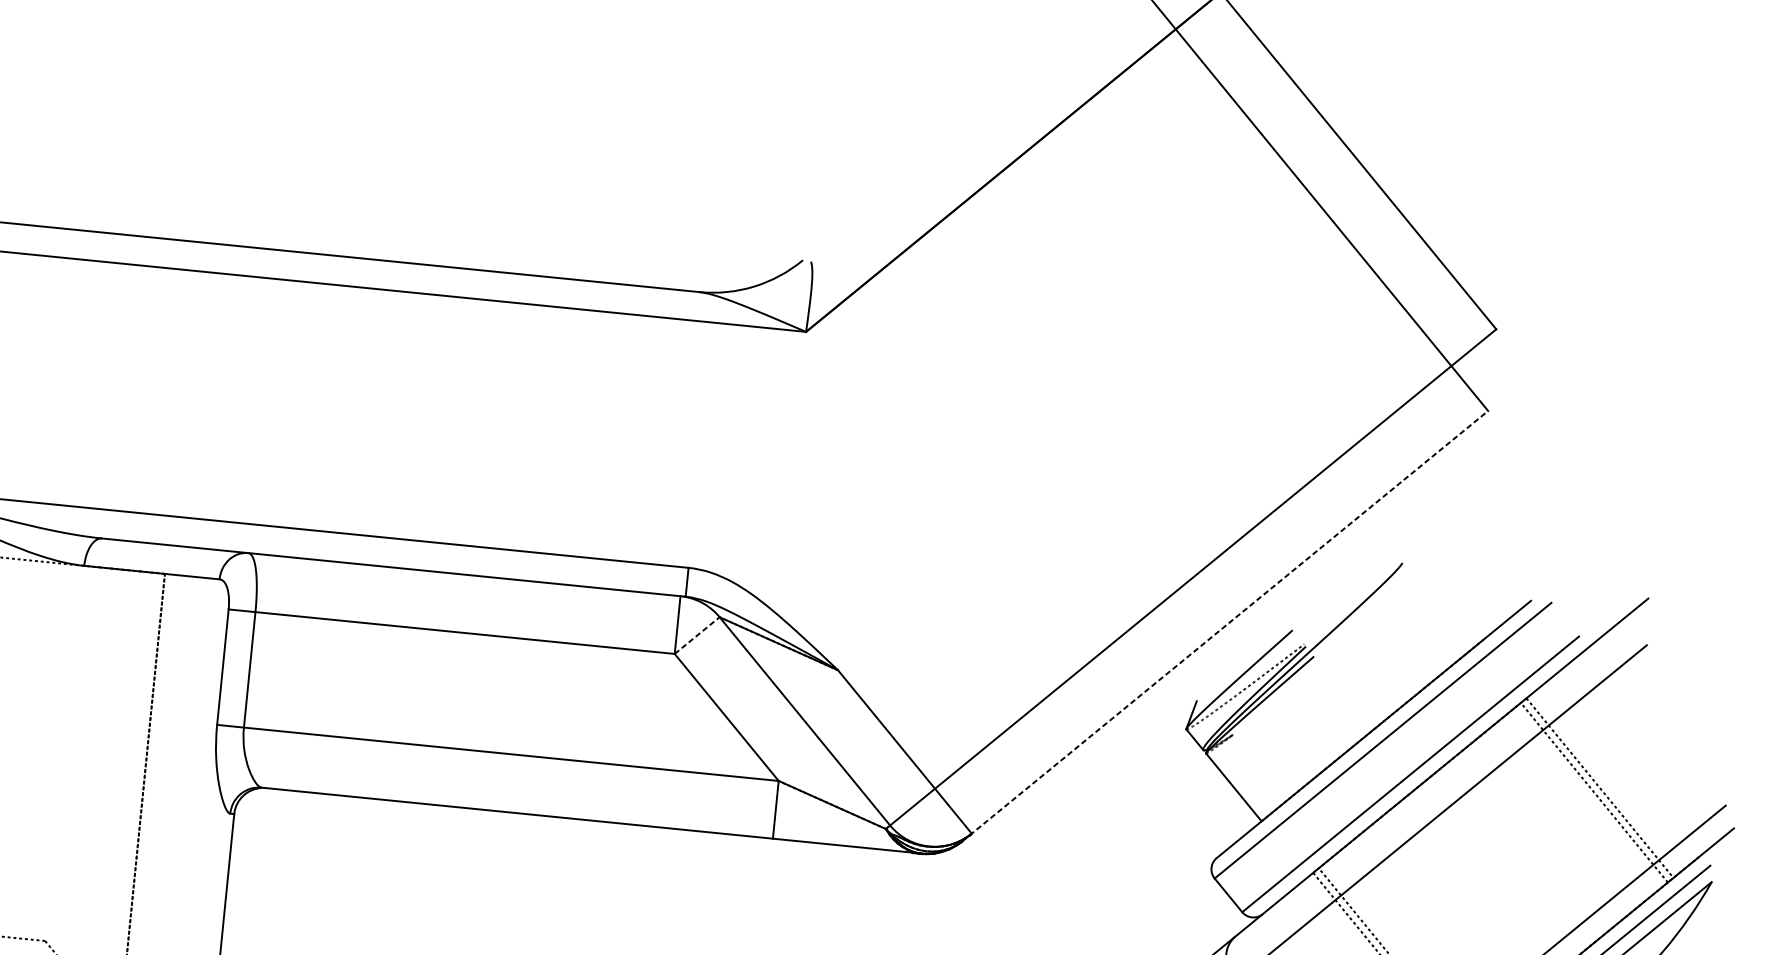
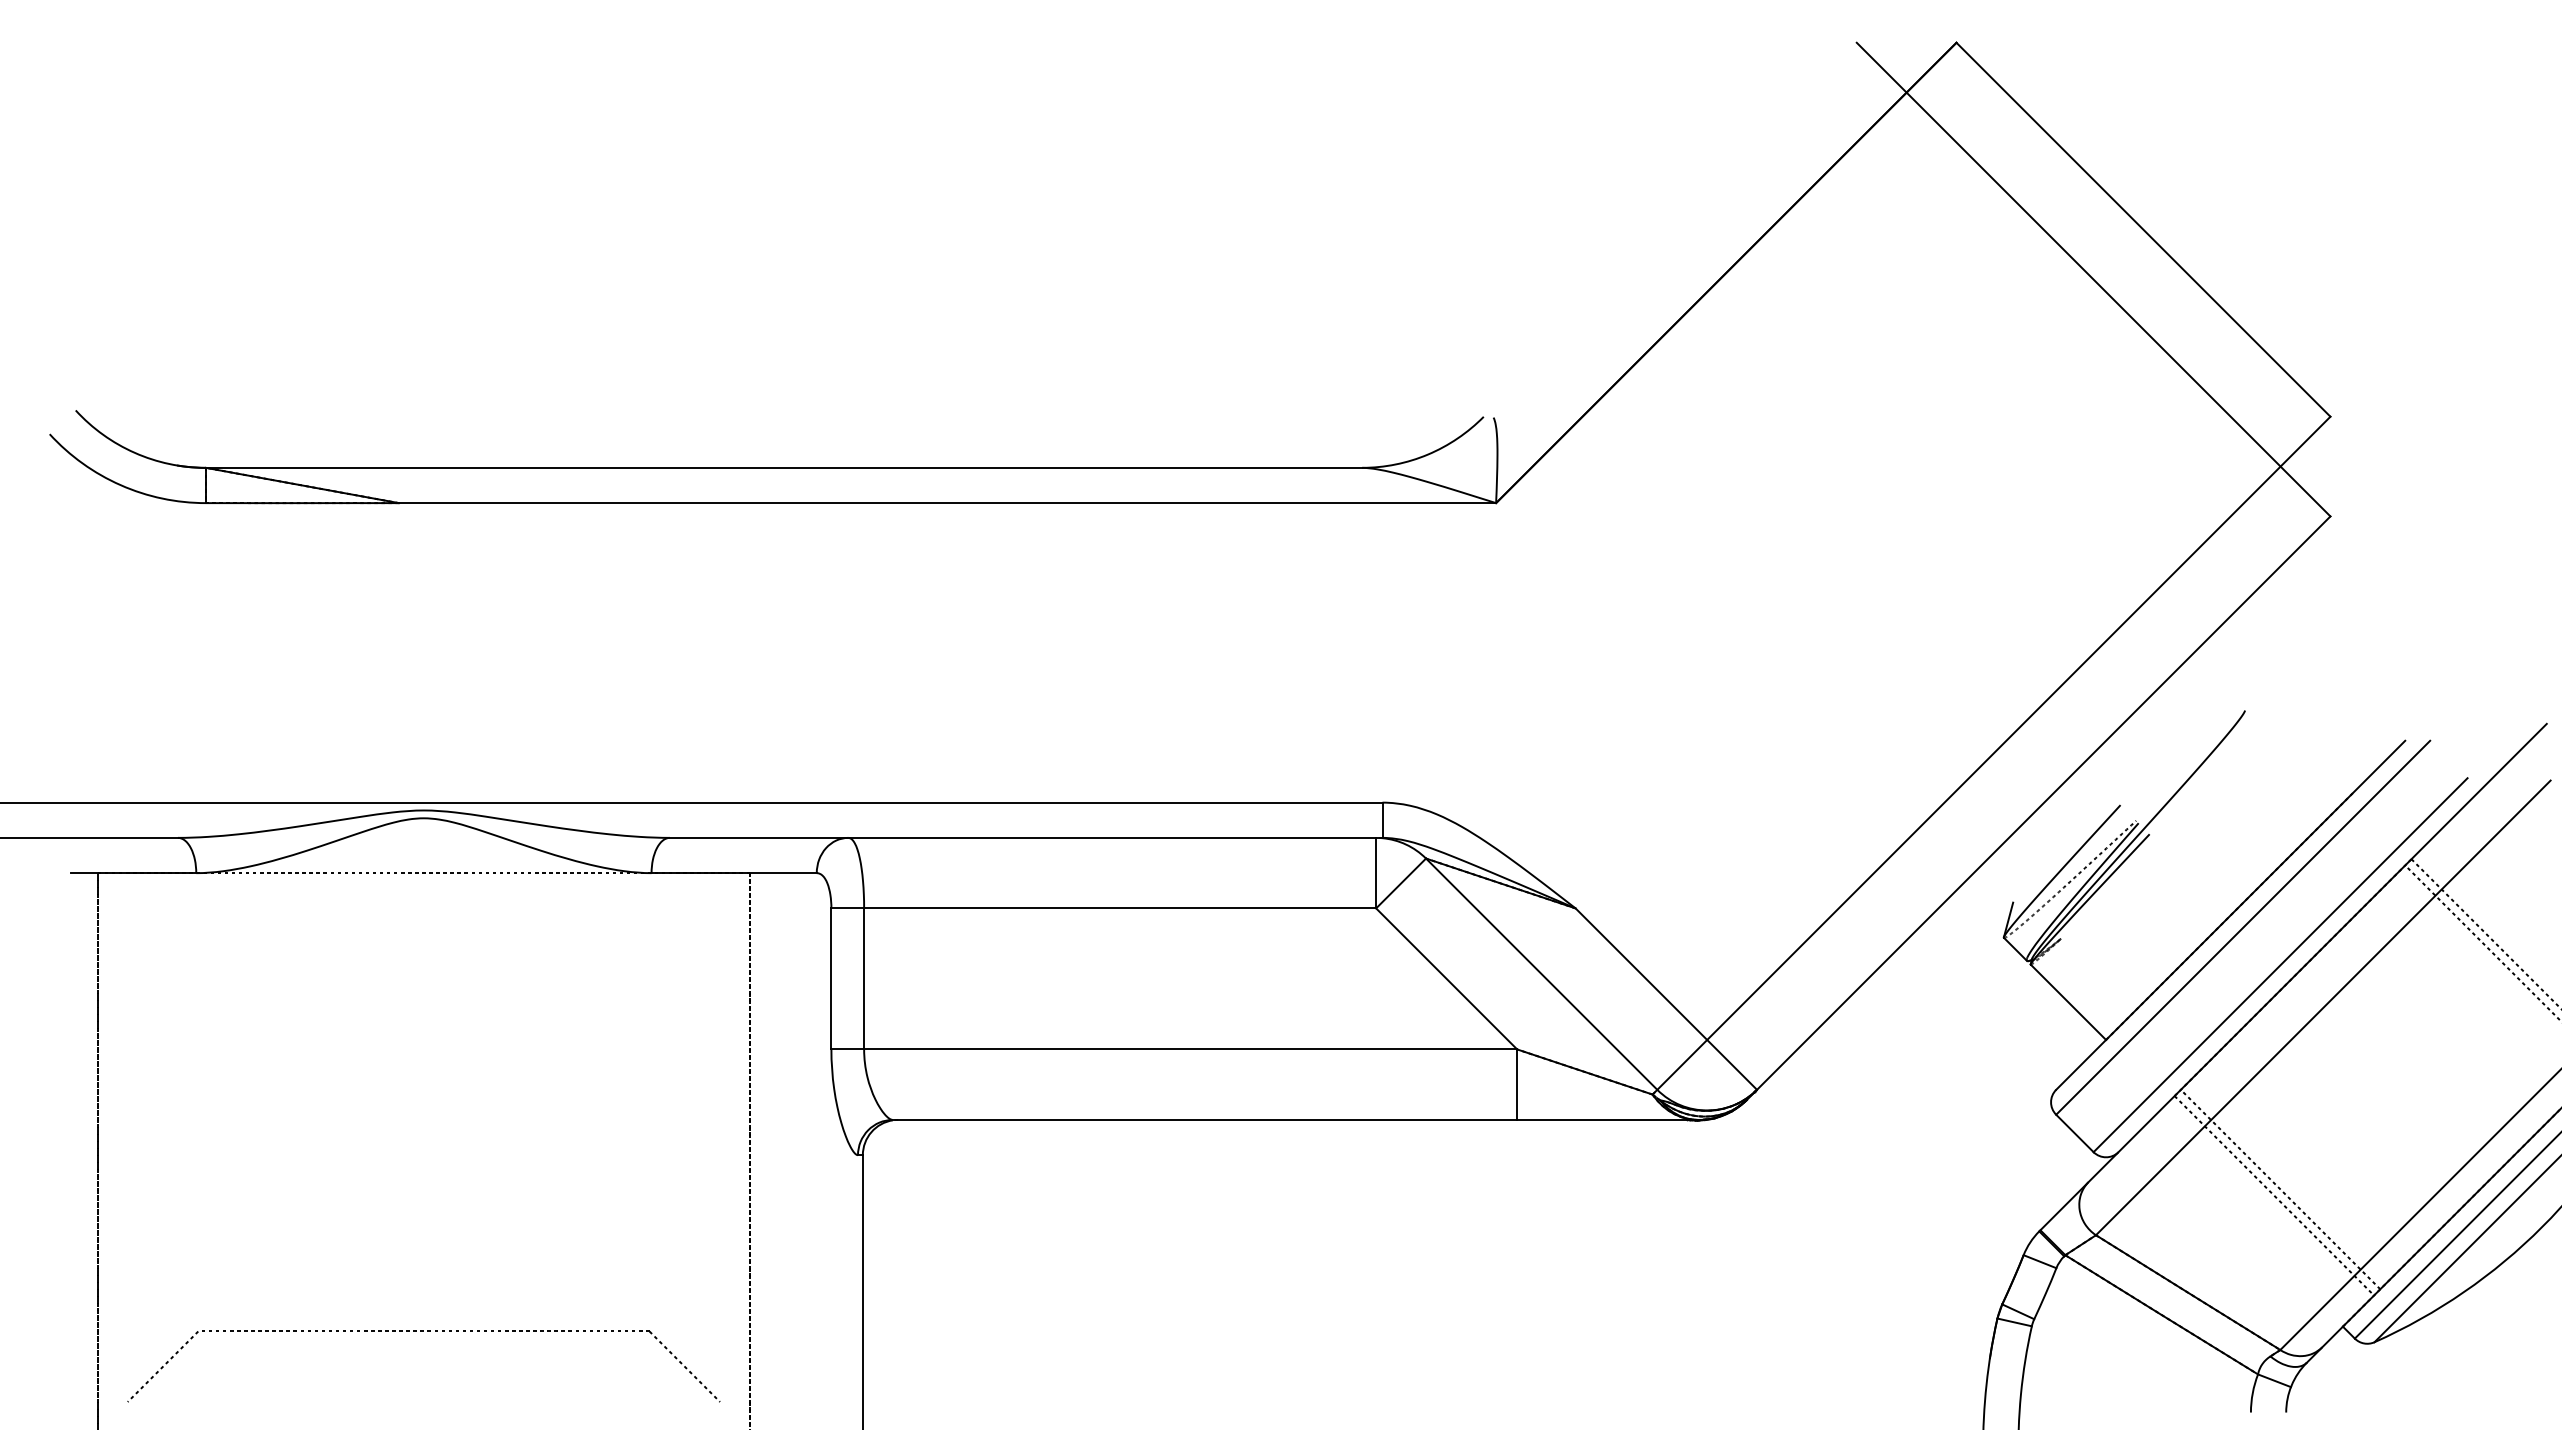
line: (1225, 626) -> (2038, 808), dashed -> solid
line: (697, 635) -> (1401, 883), dashed -> solid

